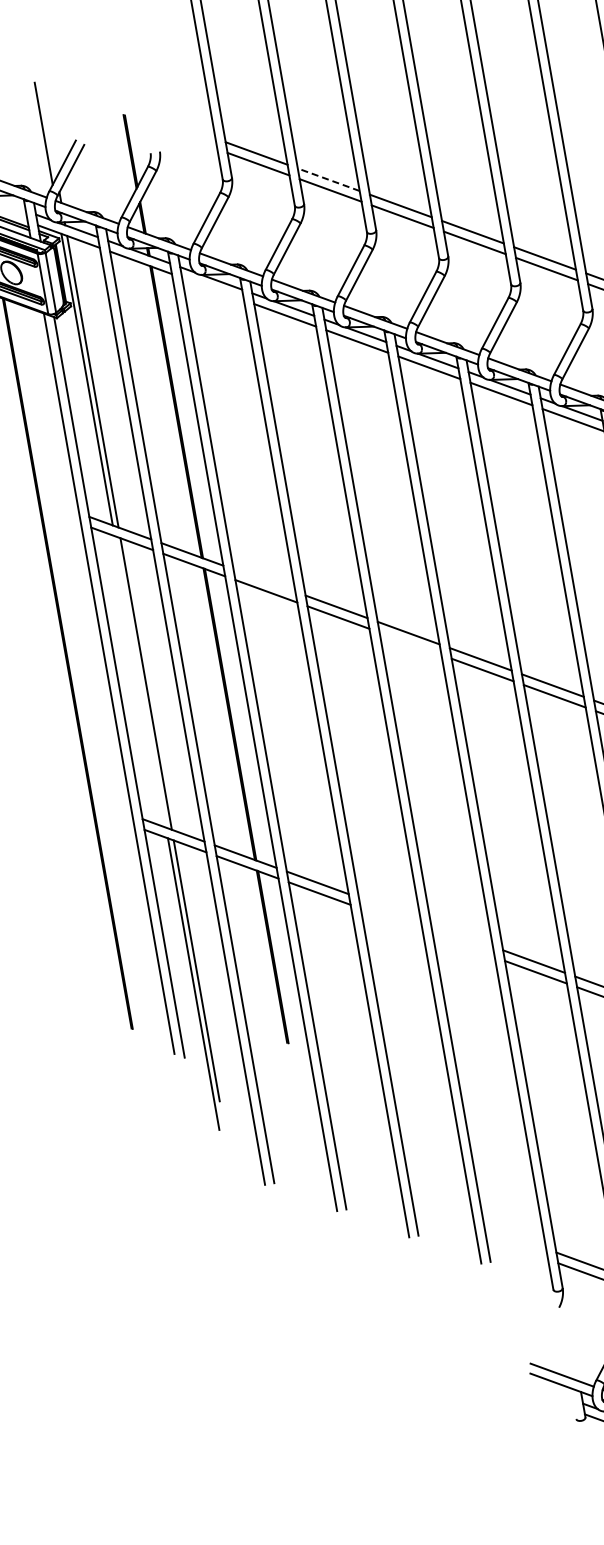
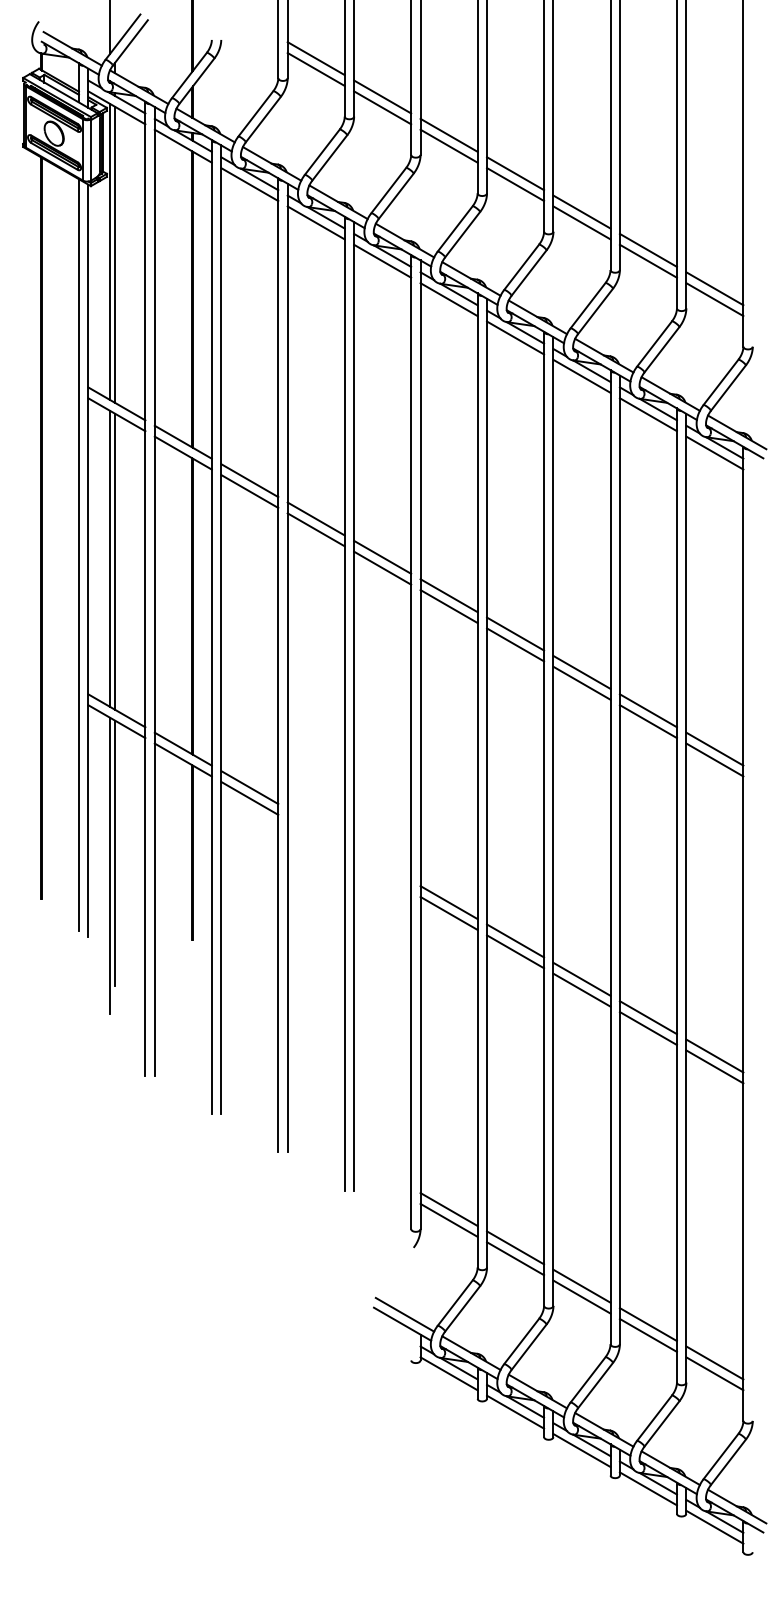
line: (328, 179) -> (382, 96), dashed -> solid
line: (212, 289) -> (249, 184), added
line: (264, 580) -> (249, 480), added
line: (410, 643) -> (382, 567), added
line: (139, 681) -> (109, 558), added

